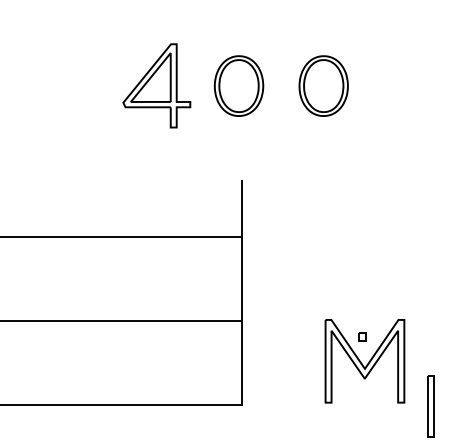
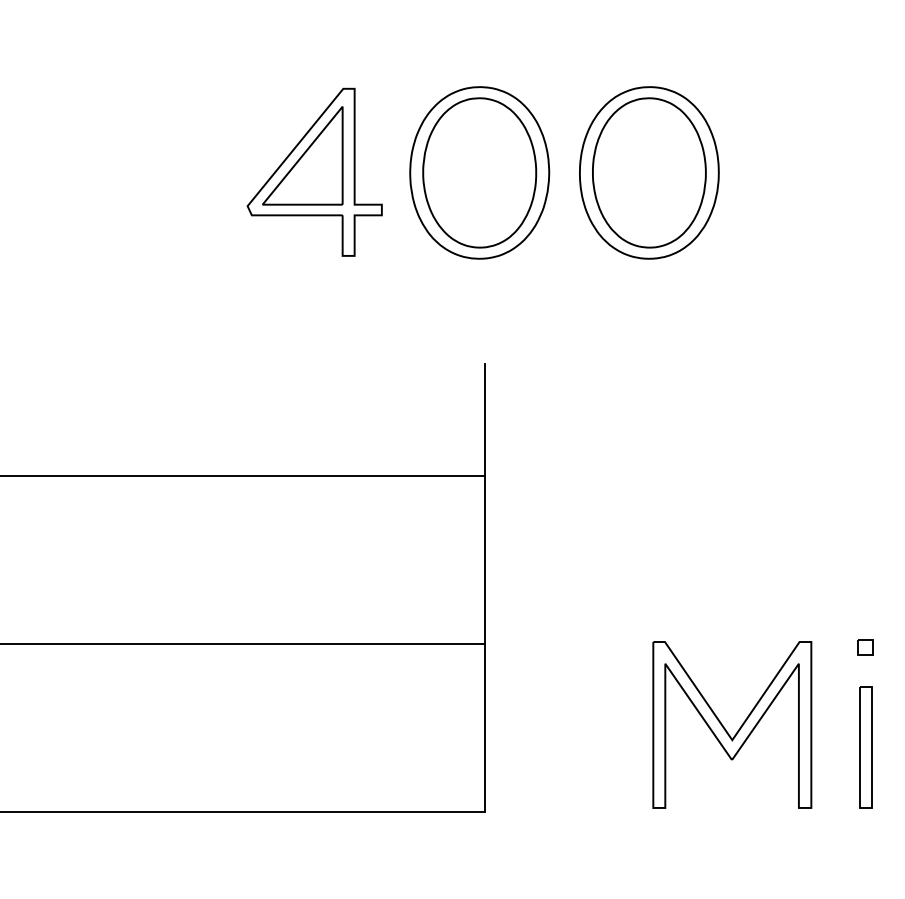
part: (238, 85) -> (478, 171), size x1.43
part: (323, 85) -> (649, 171), size x1.43
part: (362, 336) -> (865, 647), moved
part: (430, 406) -> (863, 747), moved

